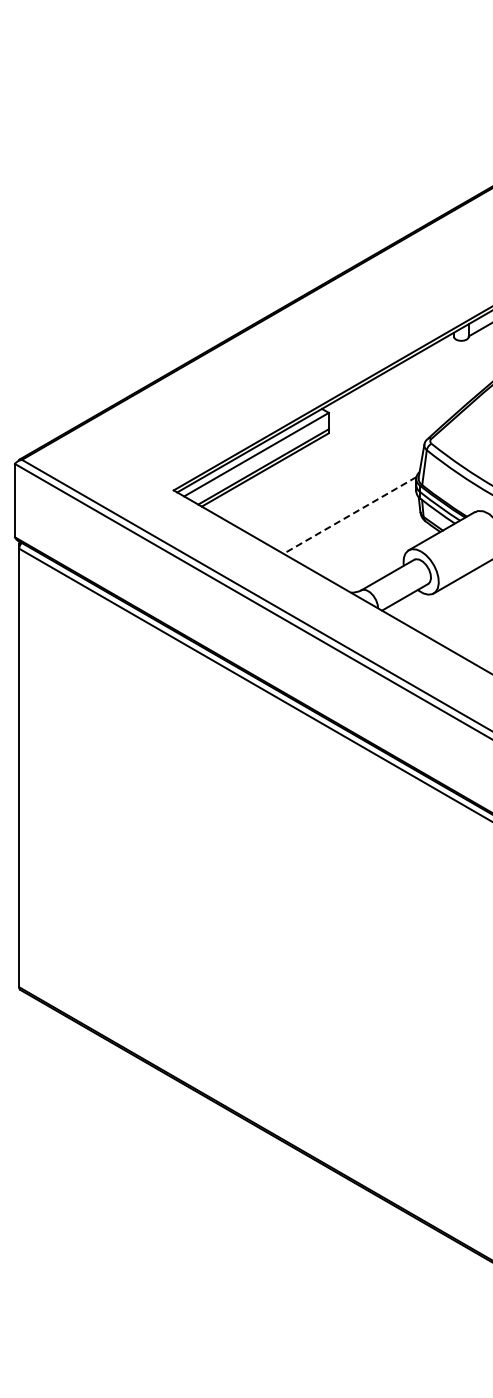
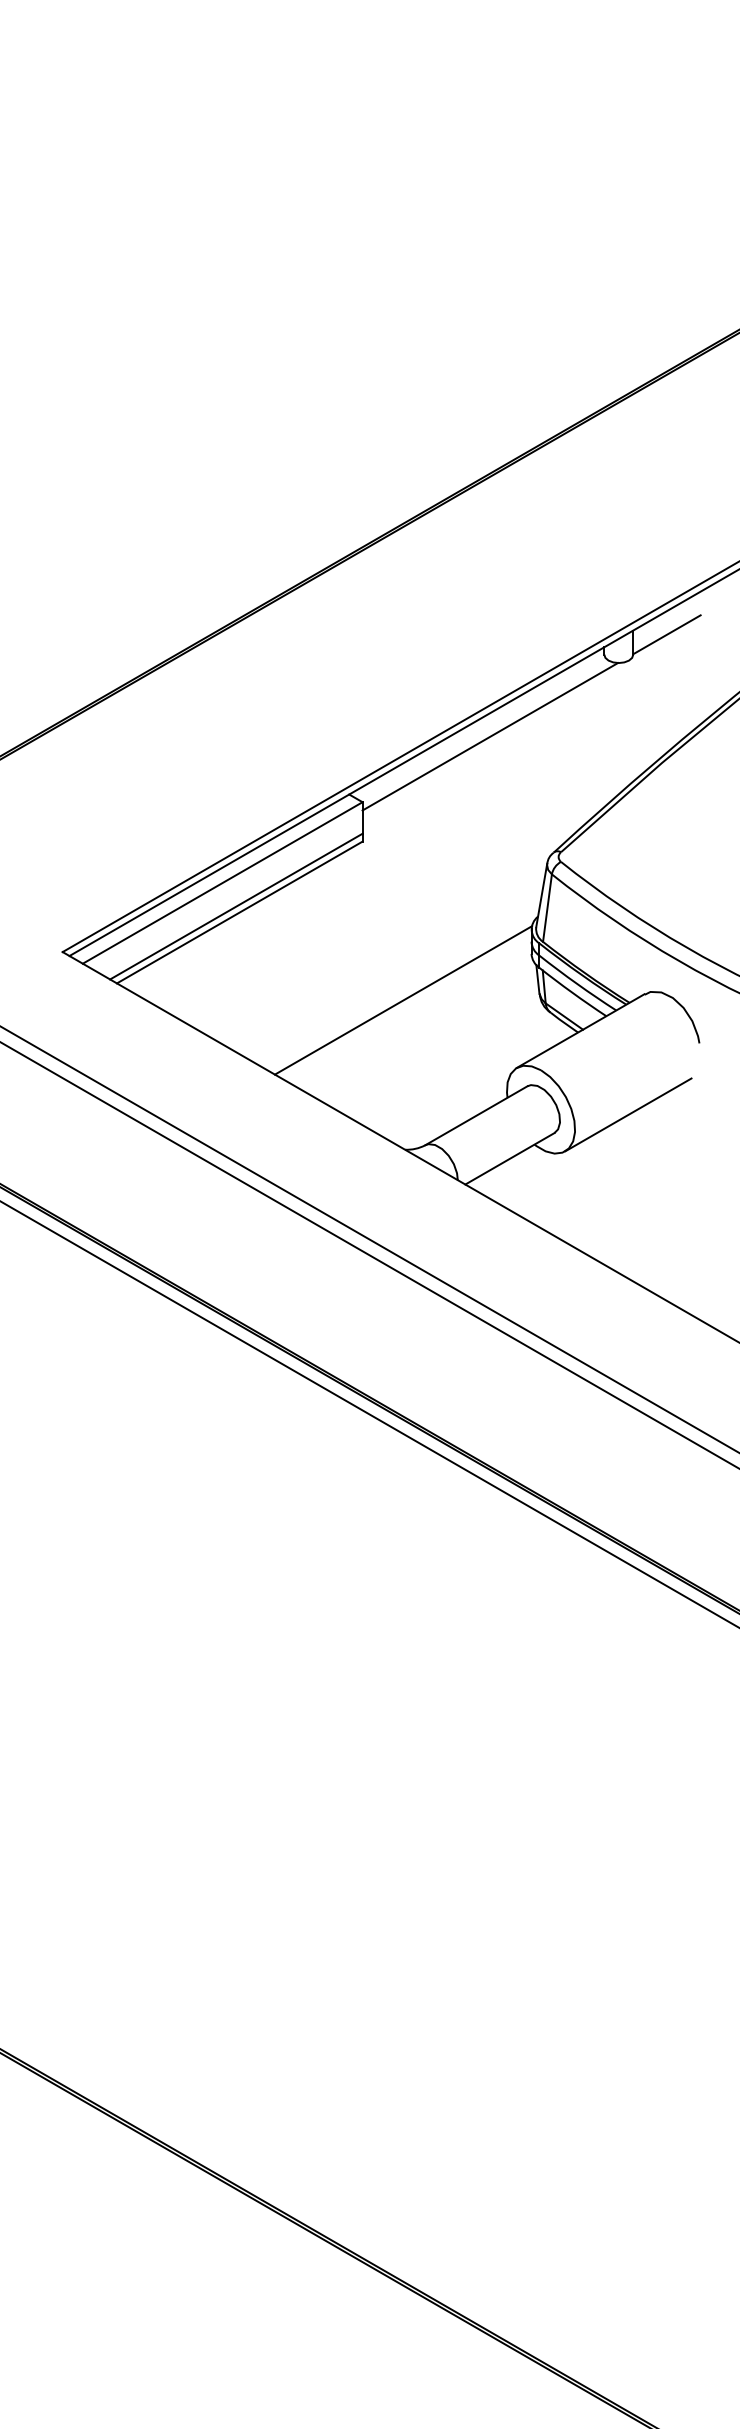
line: (394, 378) -> (489, 735), added
line: (350, 515) -> (404, 1000), dashed -> solid

